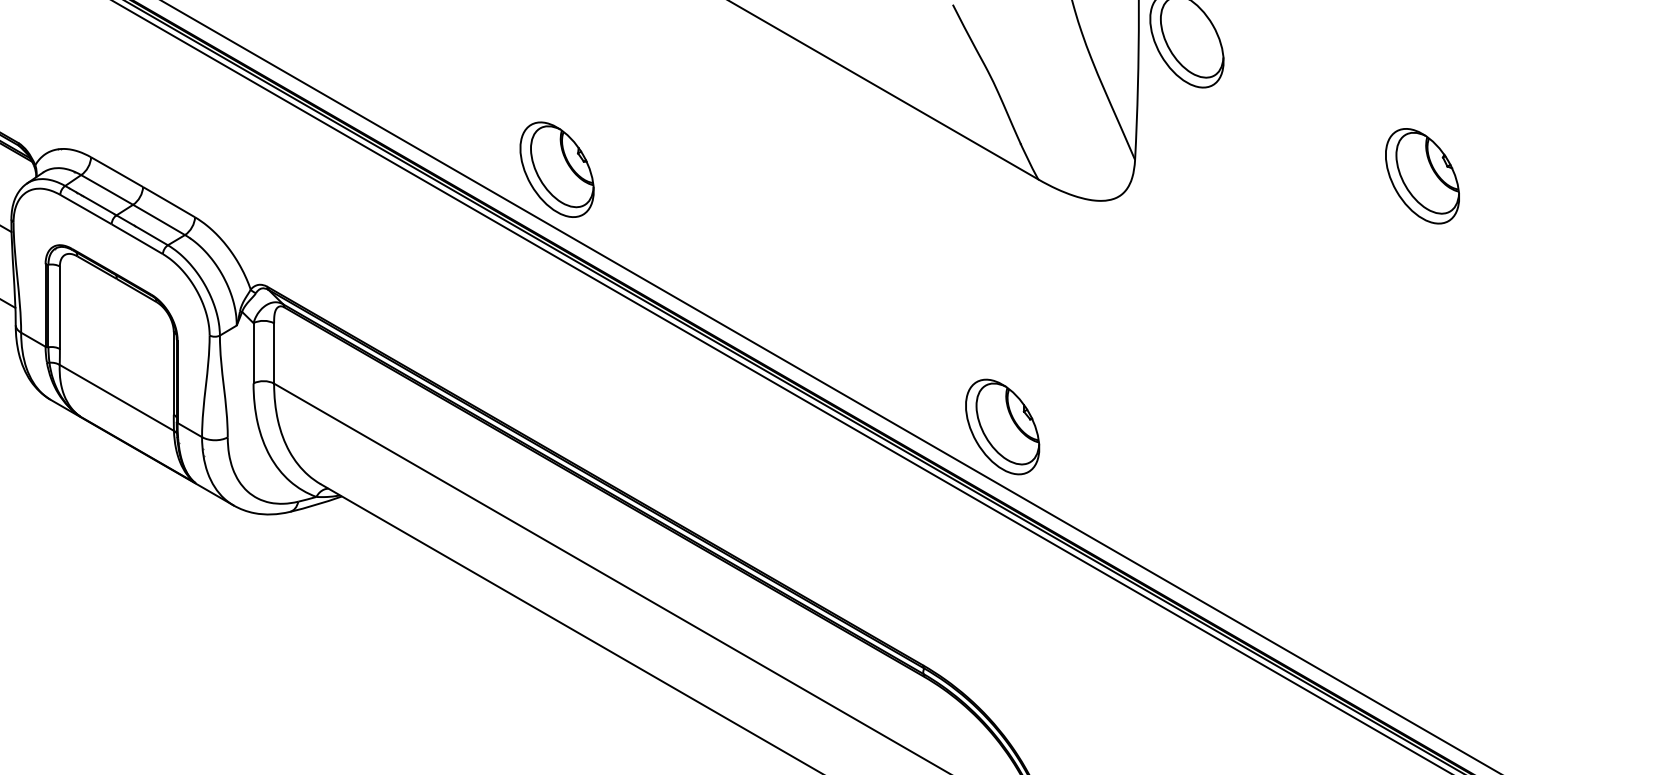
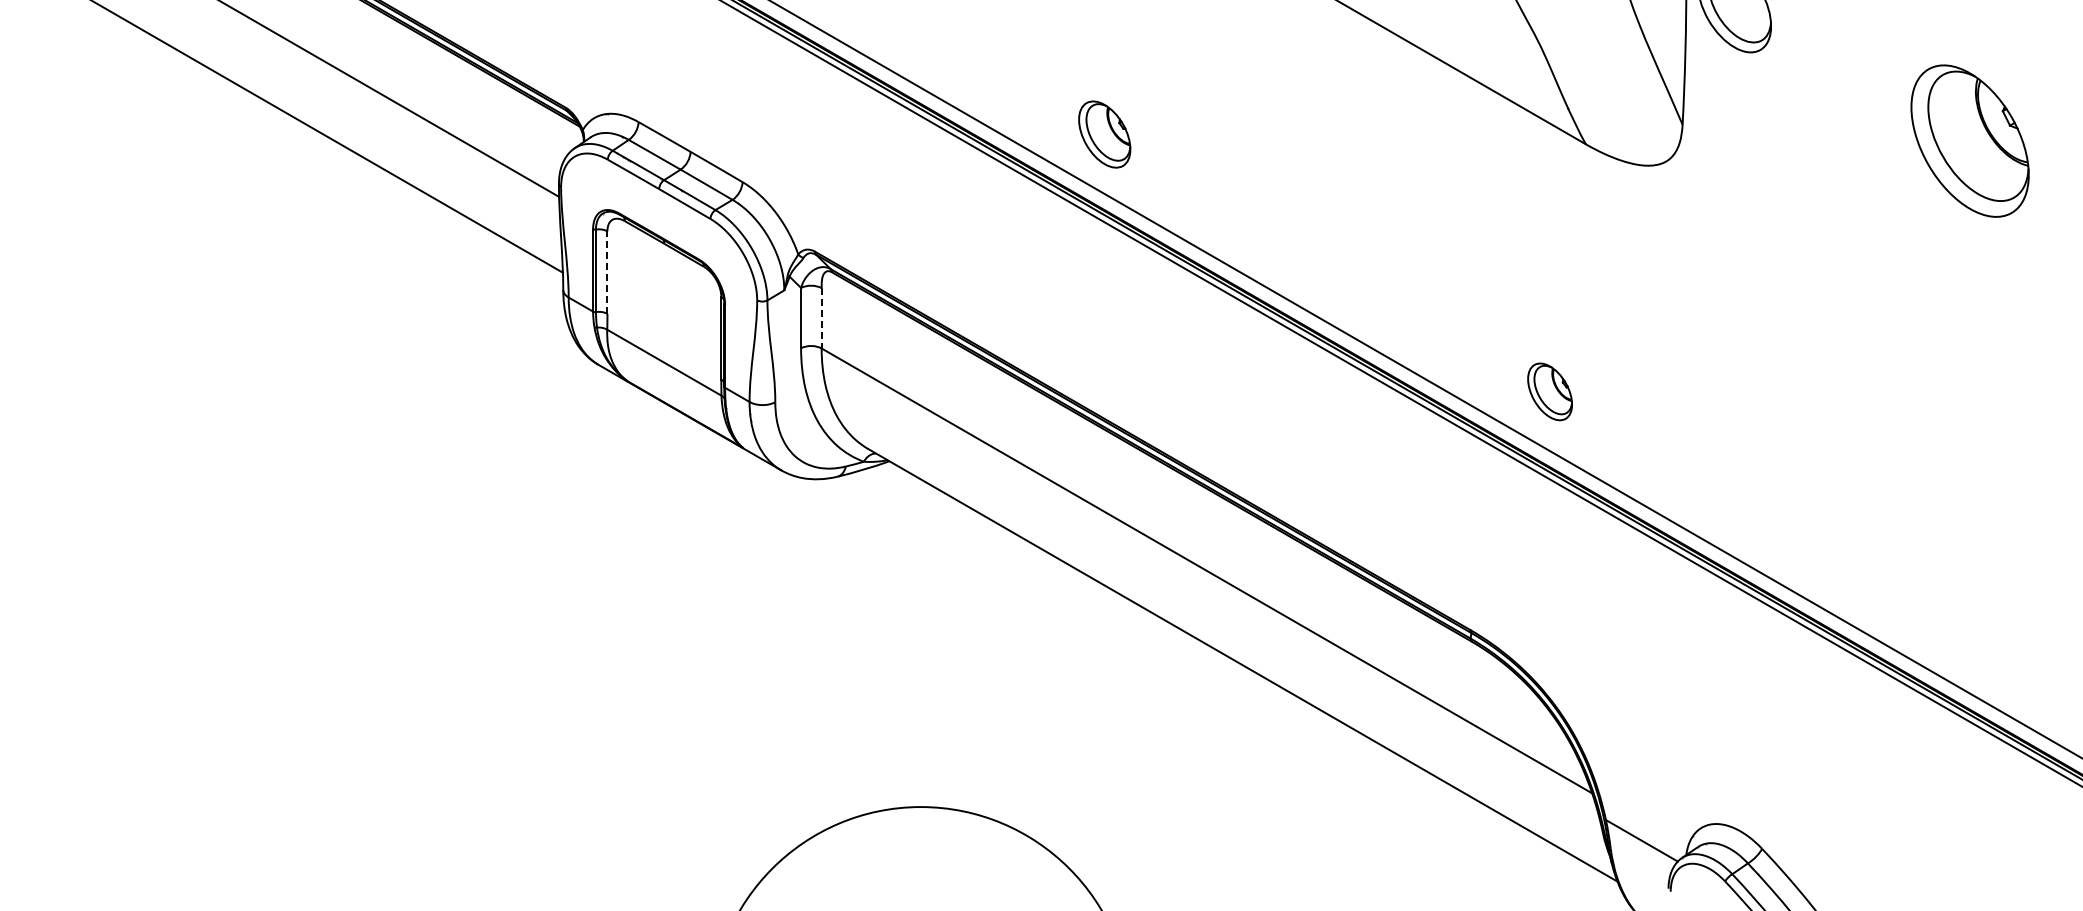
part: (556, 169) -> (1104, 134), size x0.7
part: (1421, 175) -> (1969, 140), size x1.6
line: (59, 307) -> (607, 272), solid -> dashed
line: (273, 353) -> (821, 318), solid -> dashed
part: (1001, 426) -> (1549, 391), size x0.6

